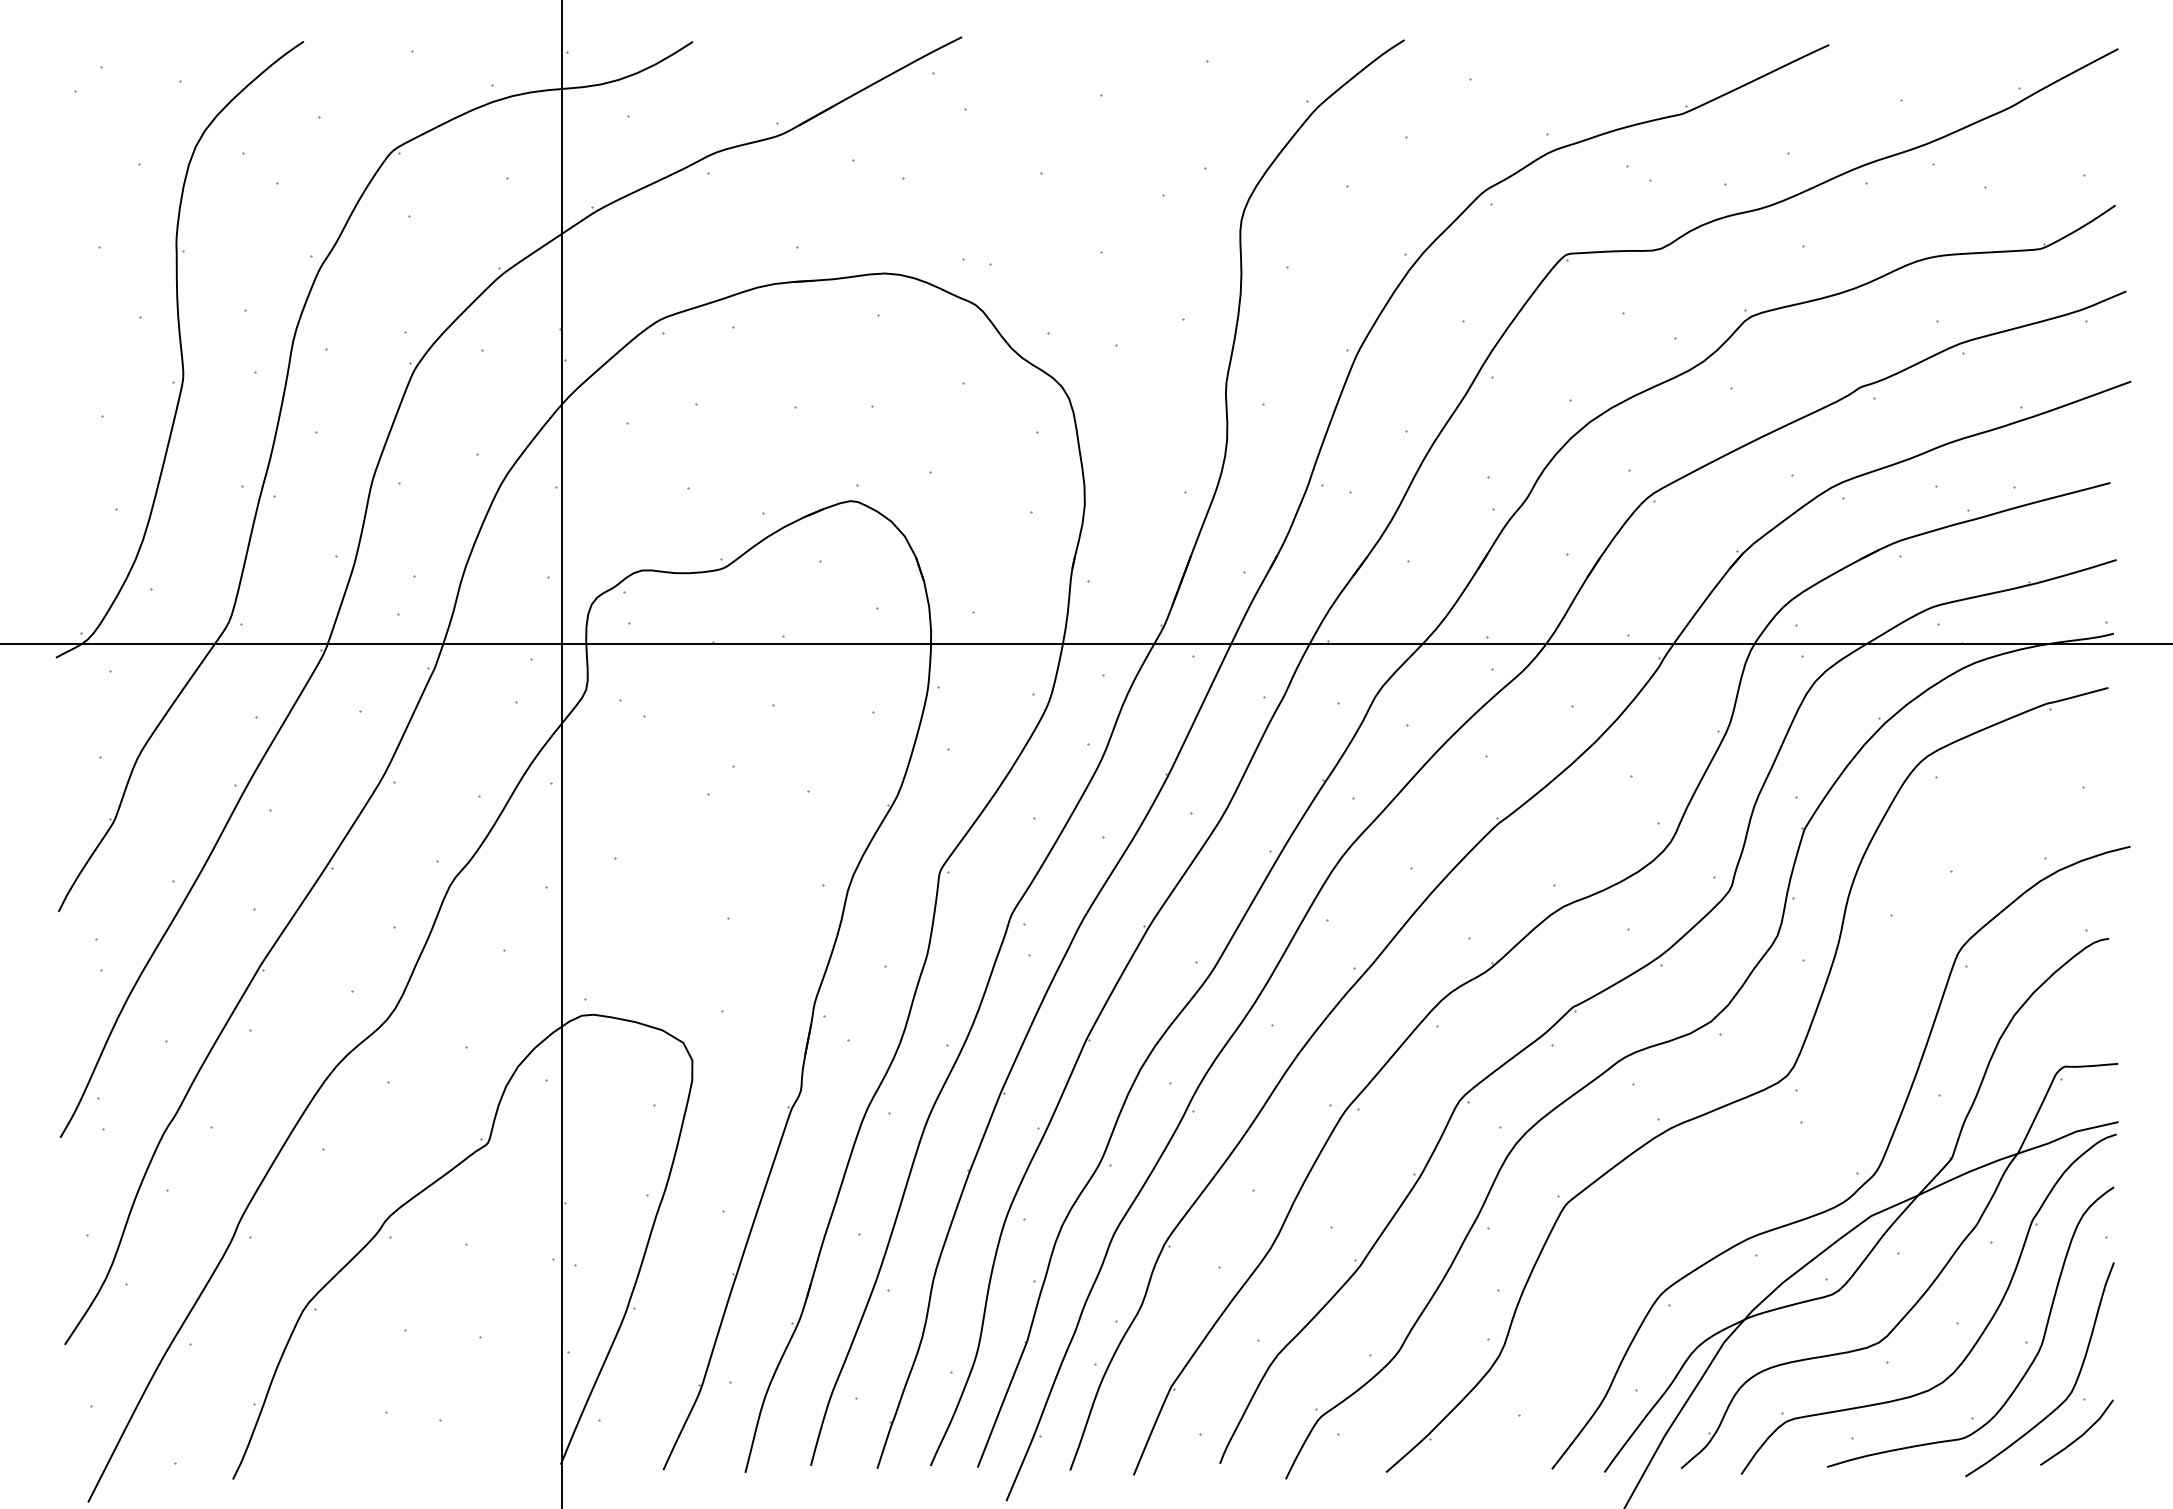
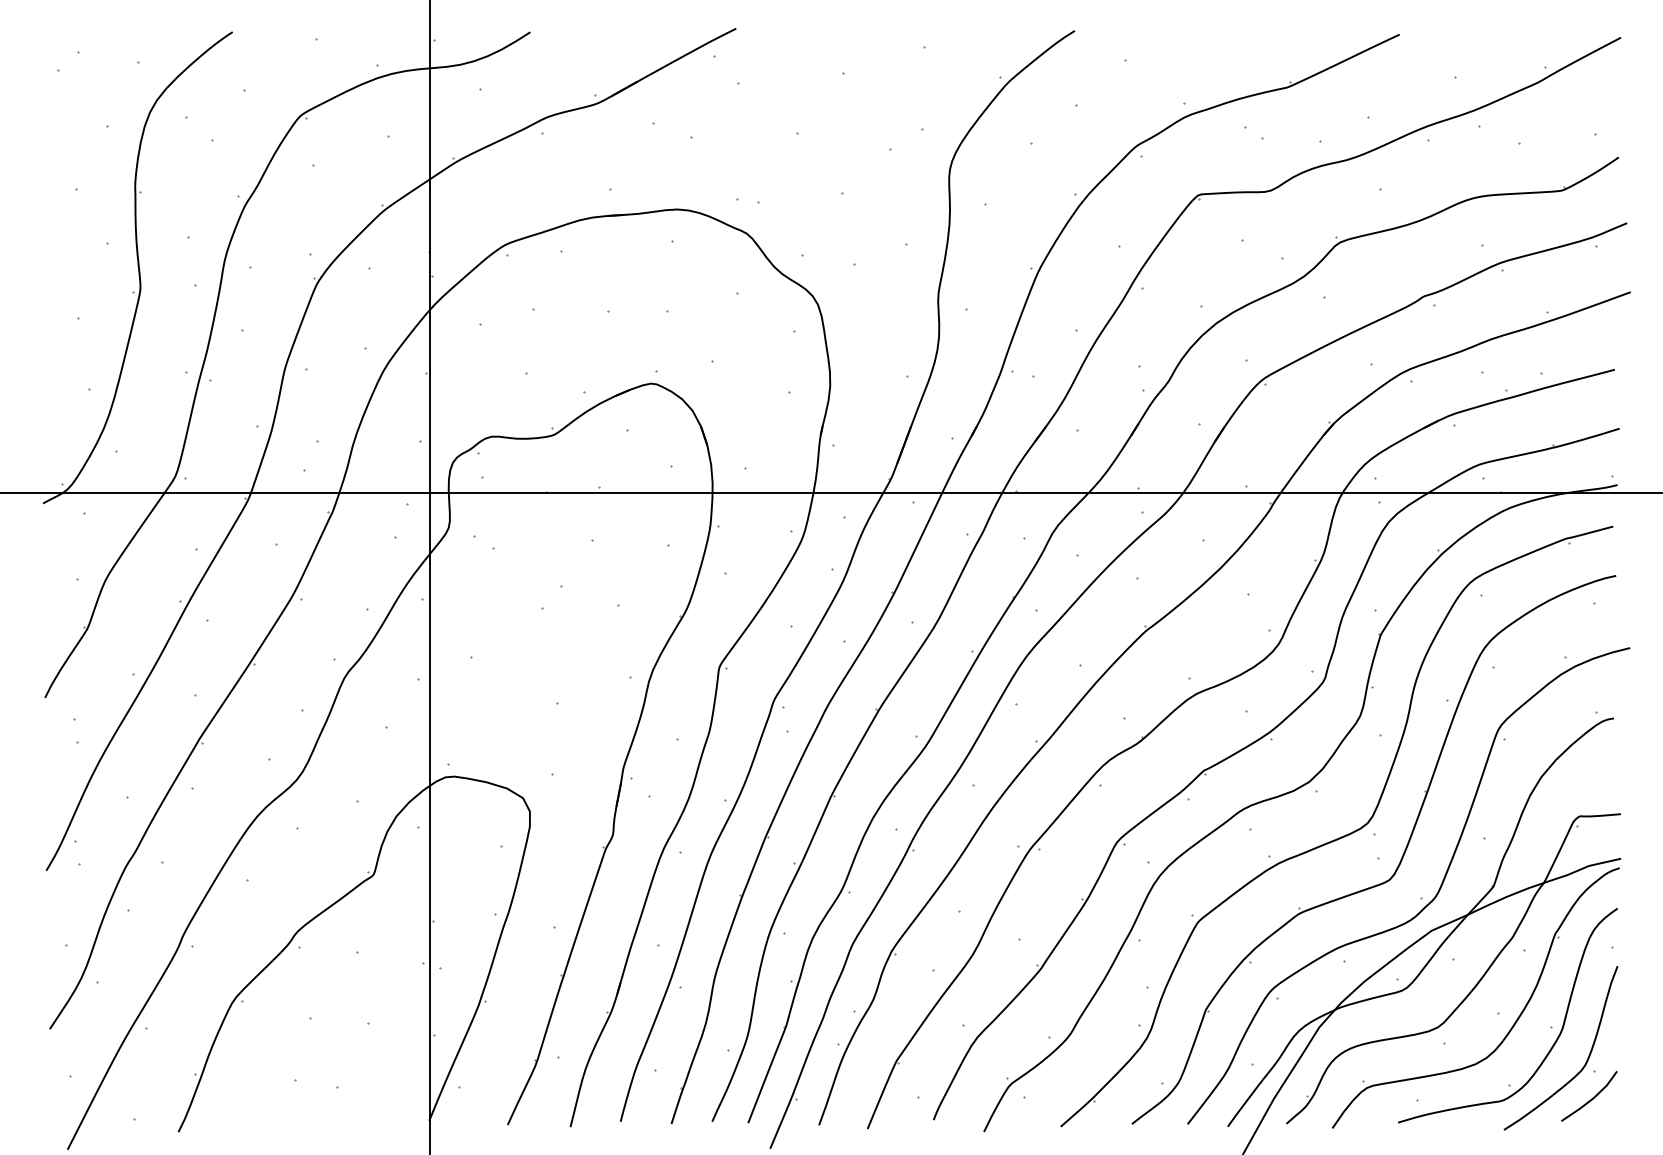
part: (1829, 1125) -> (1399, 861), added

